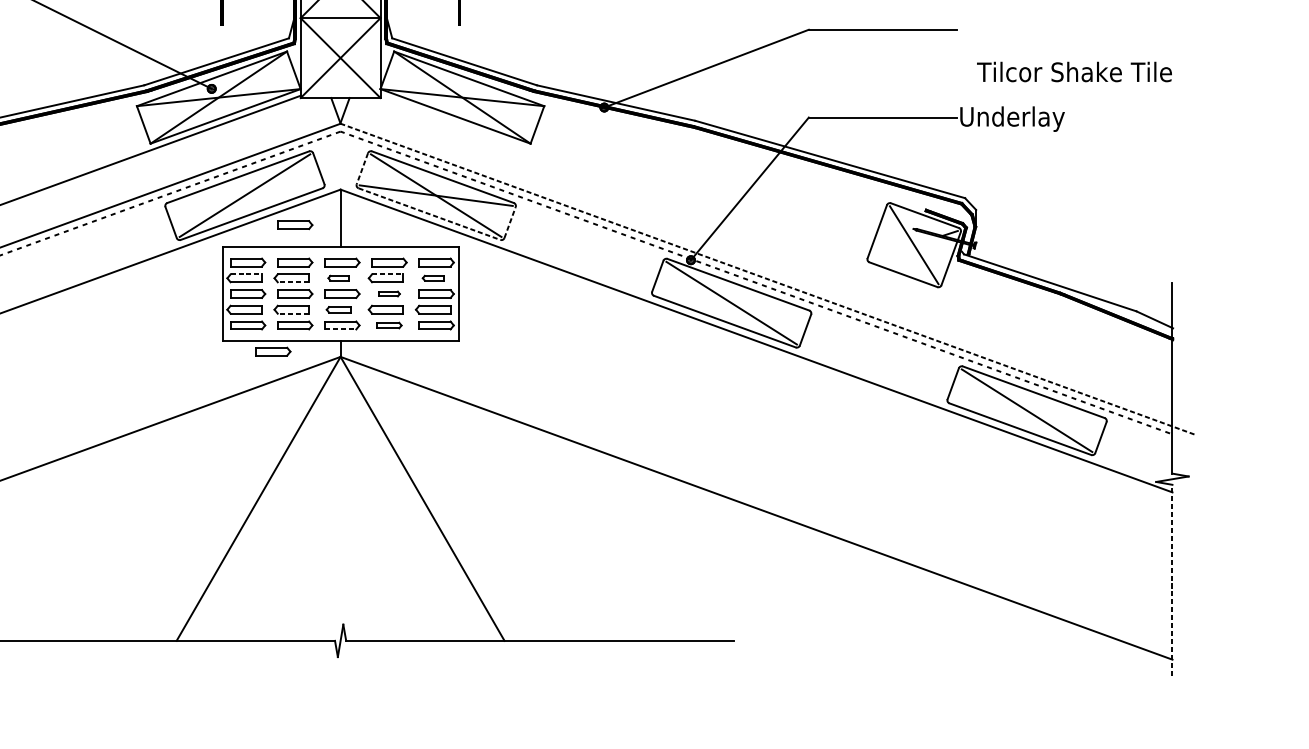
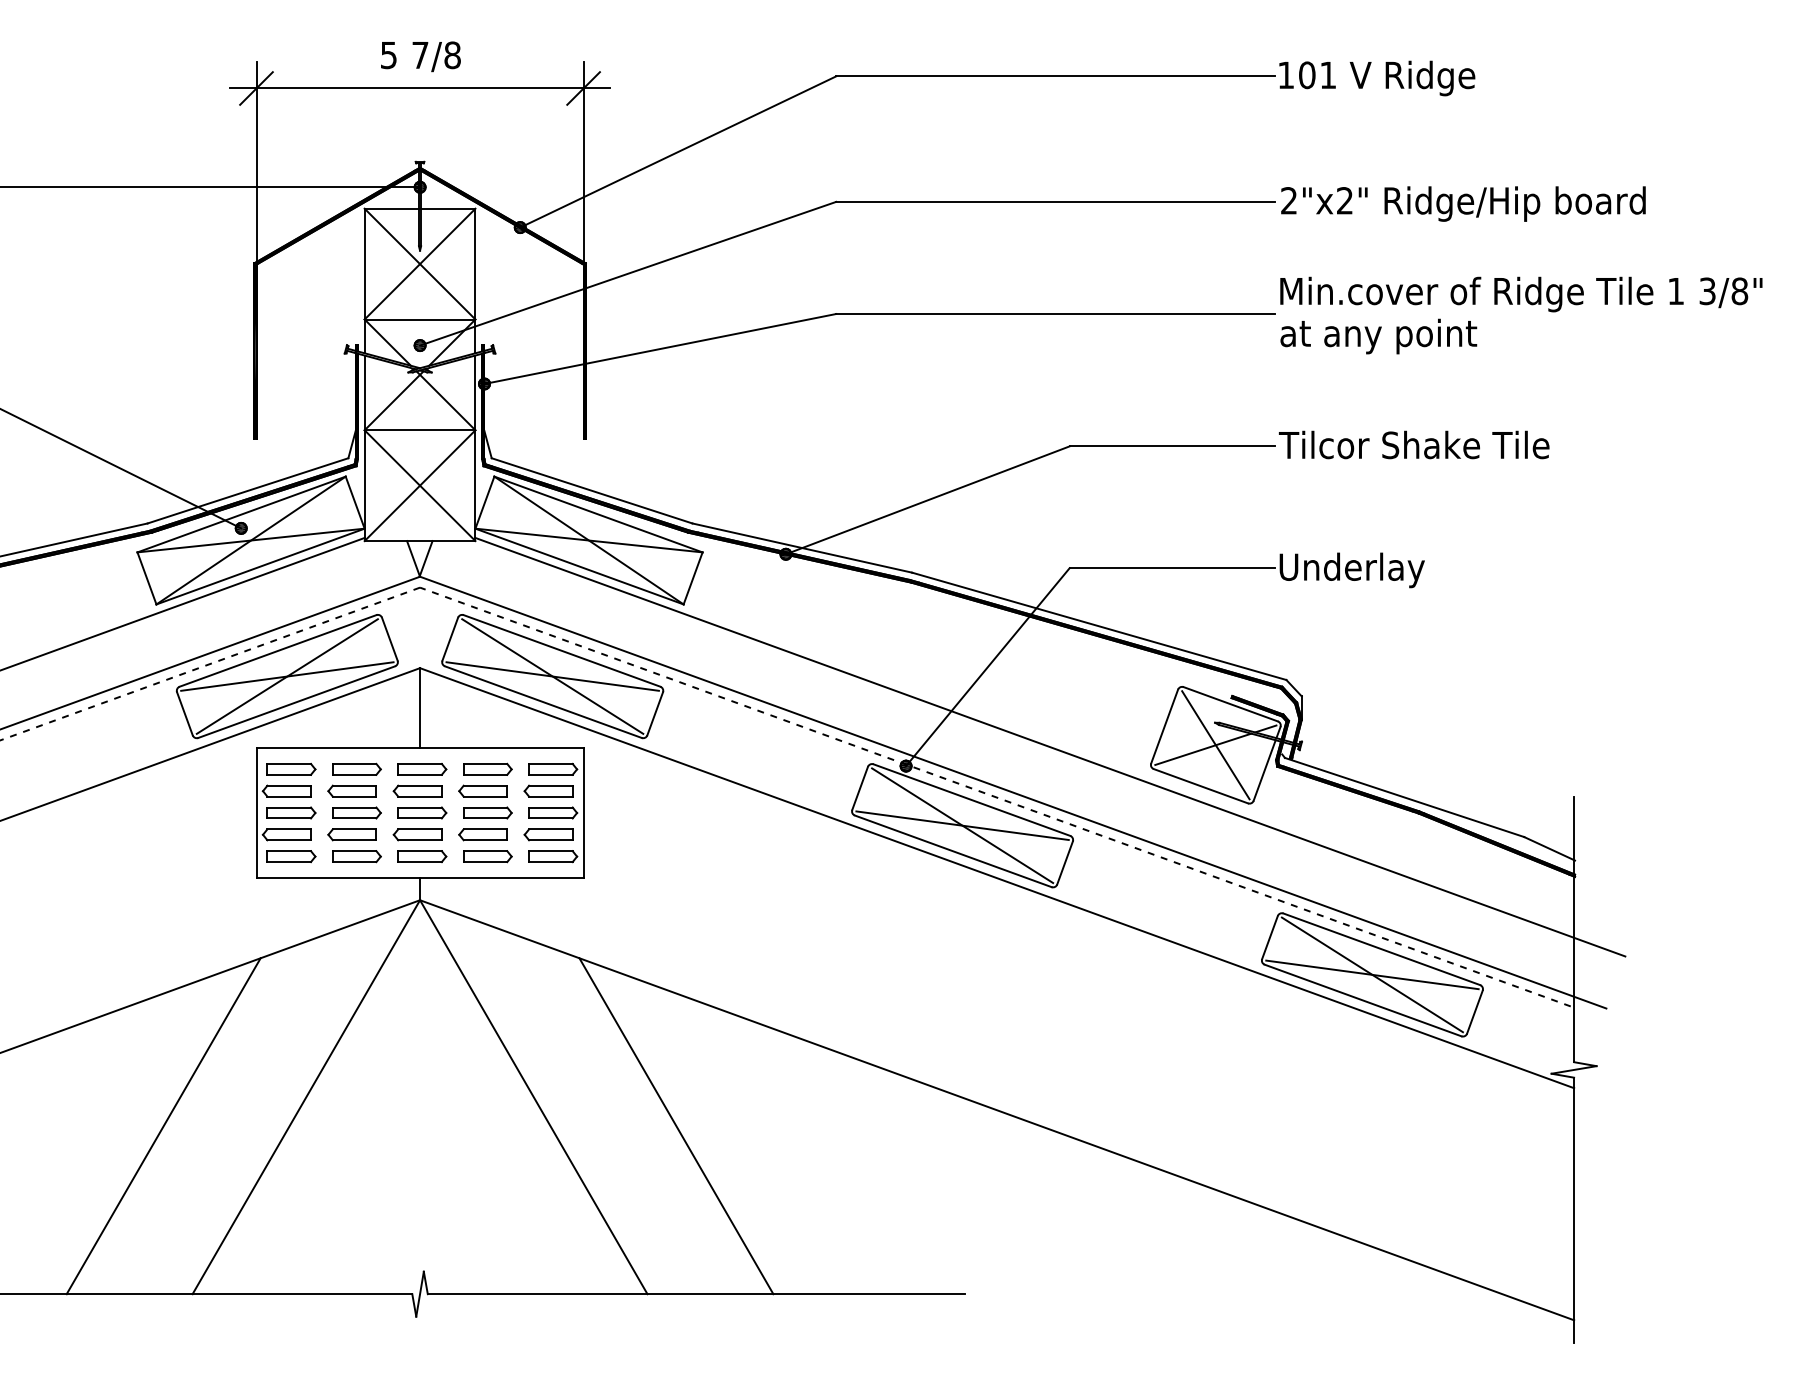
text: (1074, 71) -> (1414, 444), moved
line: (362, 168) -> (450, 639), dashed -> solid
line: (245, 195) -> (287, 676), added
line: (429, 214) -> (543, 702), dashed -> solid
line: (510, 222) -> (655, 713), dashed -> solid
part: (294, 224) -> (356, 716), removed
line: (795, 246) -> (1050, 746), added
line: (905, 247) -> (1203, 748), added
line: (246, 274) -> (289, 785), dashed -> solid
line: (387, 274) -> (485, 785), dashed -> solid
part: (338, 277) -> (417, 790), size x1.67
part: (433, 277) -> (548, 790), size x1.67
line: (768, 279) -> (1013, 792), dashed -> solid
line: (293, 282) -> (354, 796), dashed -> solid
part: (389, 293) -> (487, 812), size x1.67
line: (731, 303) -> (962, 825), added
part: (338, 309) -> (417, 834), size x1.43
line: (293, 313) -> (354, 840), dashed -> solid
part: (389, 325) -> (487, 856), size x1.43
line: (340, 329) -> (420, 862), dashed -> solid
part: (273, 351) -> (326, 892), removed
line: (1027, 410) -> (1372, 974), added
line: (155, 520) -> (163, 1126), added
line: (525, 520) -> (676, 1126), added
line: (1172, 579) -> (1574, 1209), dashed -> solid

